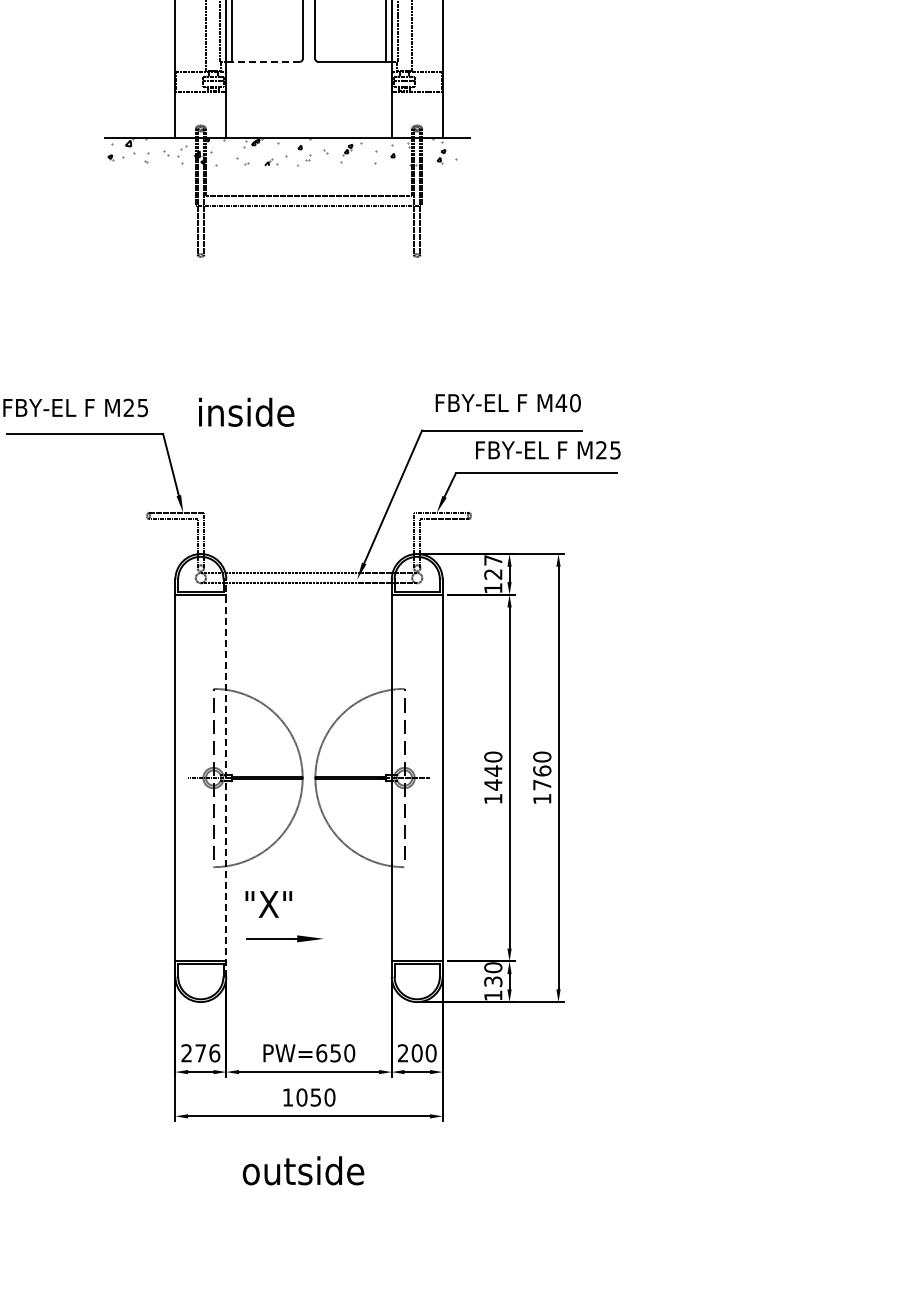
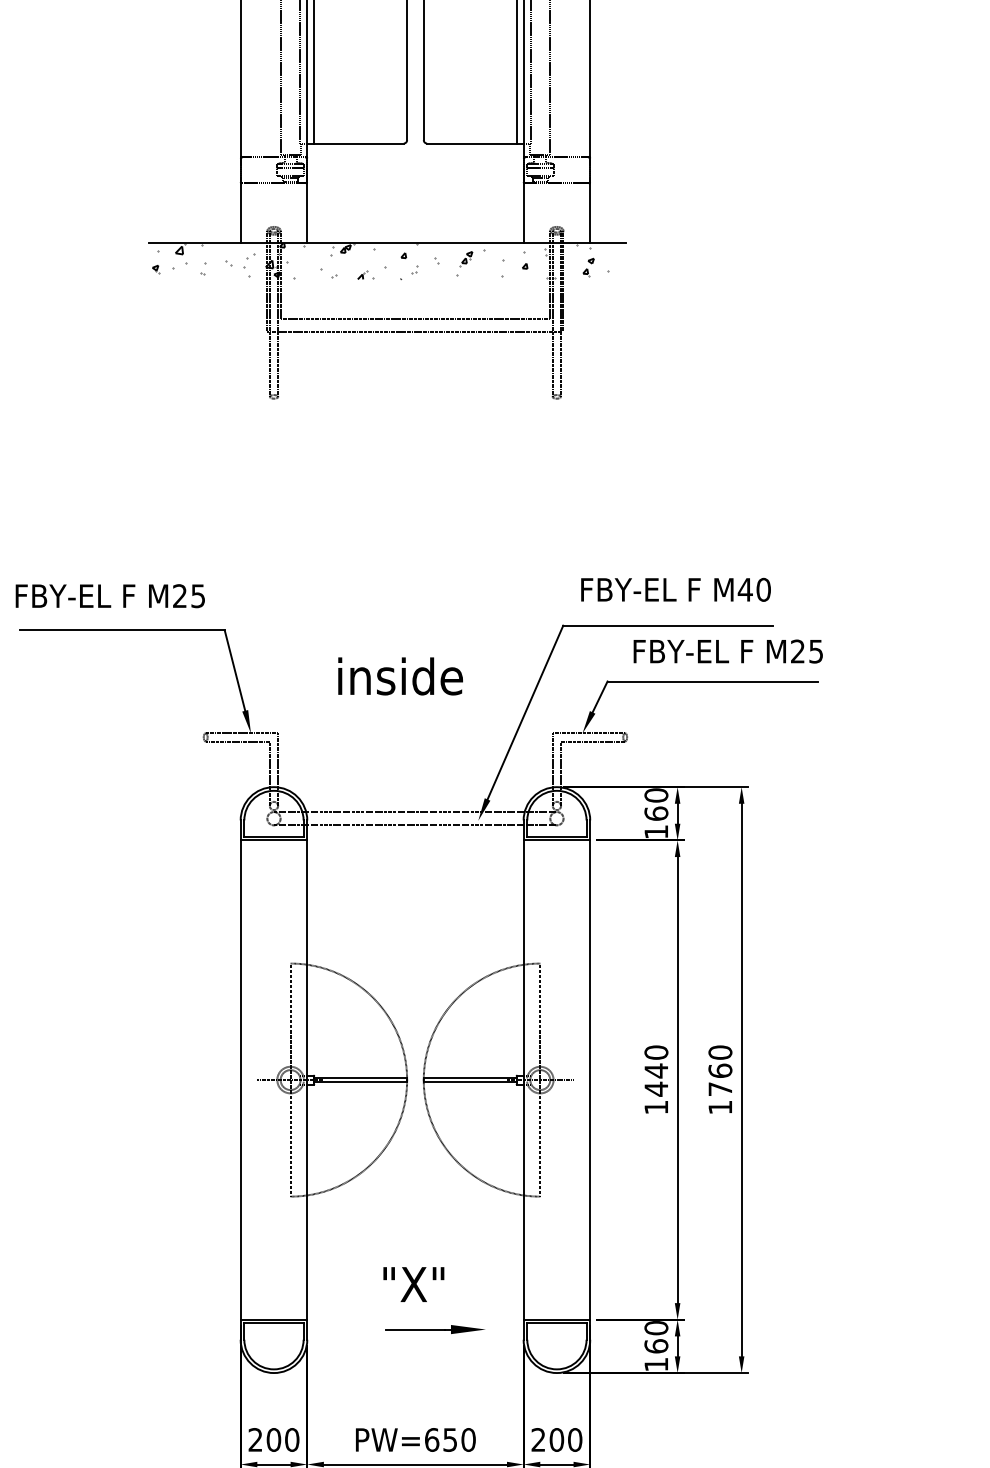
line: (265, 61) -> (358, 143), dashed -> solid
text: (246, 411) -> (400, 675), moved
text: (493, 567) -> (656, 804), 127 -> 160
line: (226, 778) -> (307, 1080), dashed -> solid
part: (283, 916) -> (433, 1300), moved
text: (493, 981) -> (656, 1346), 130 -> 160
text: (207, 1053) -> (282, 1440), 276 -> 200

